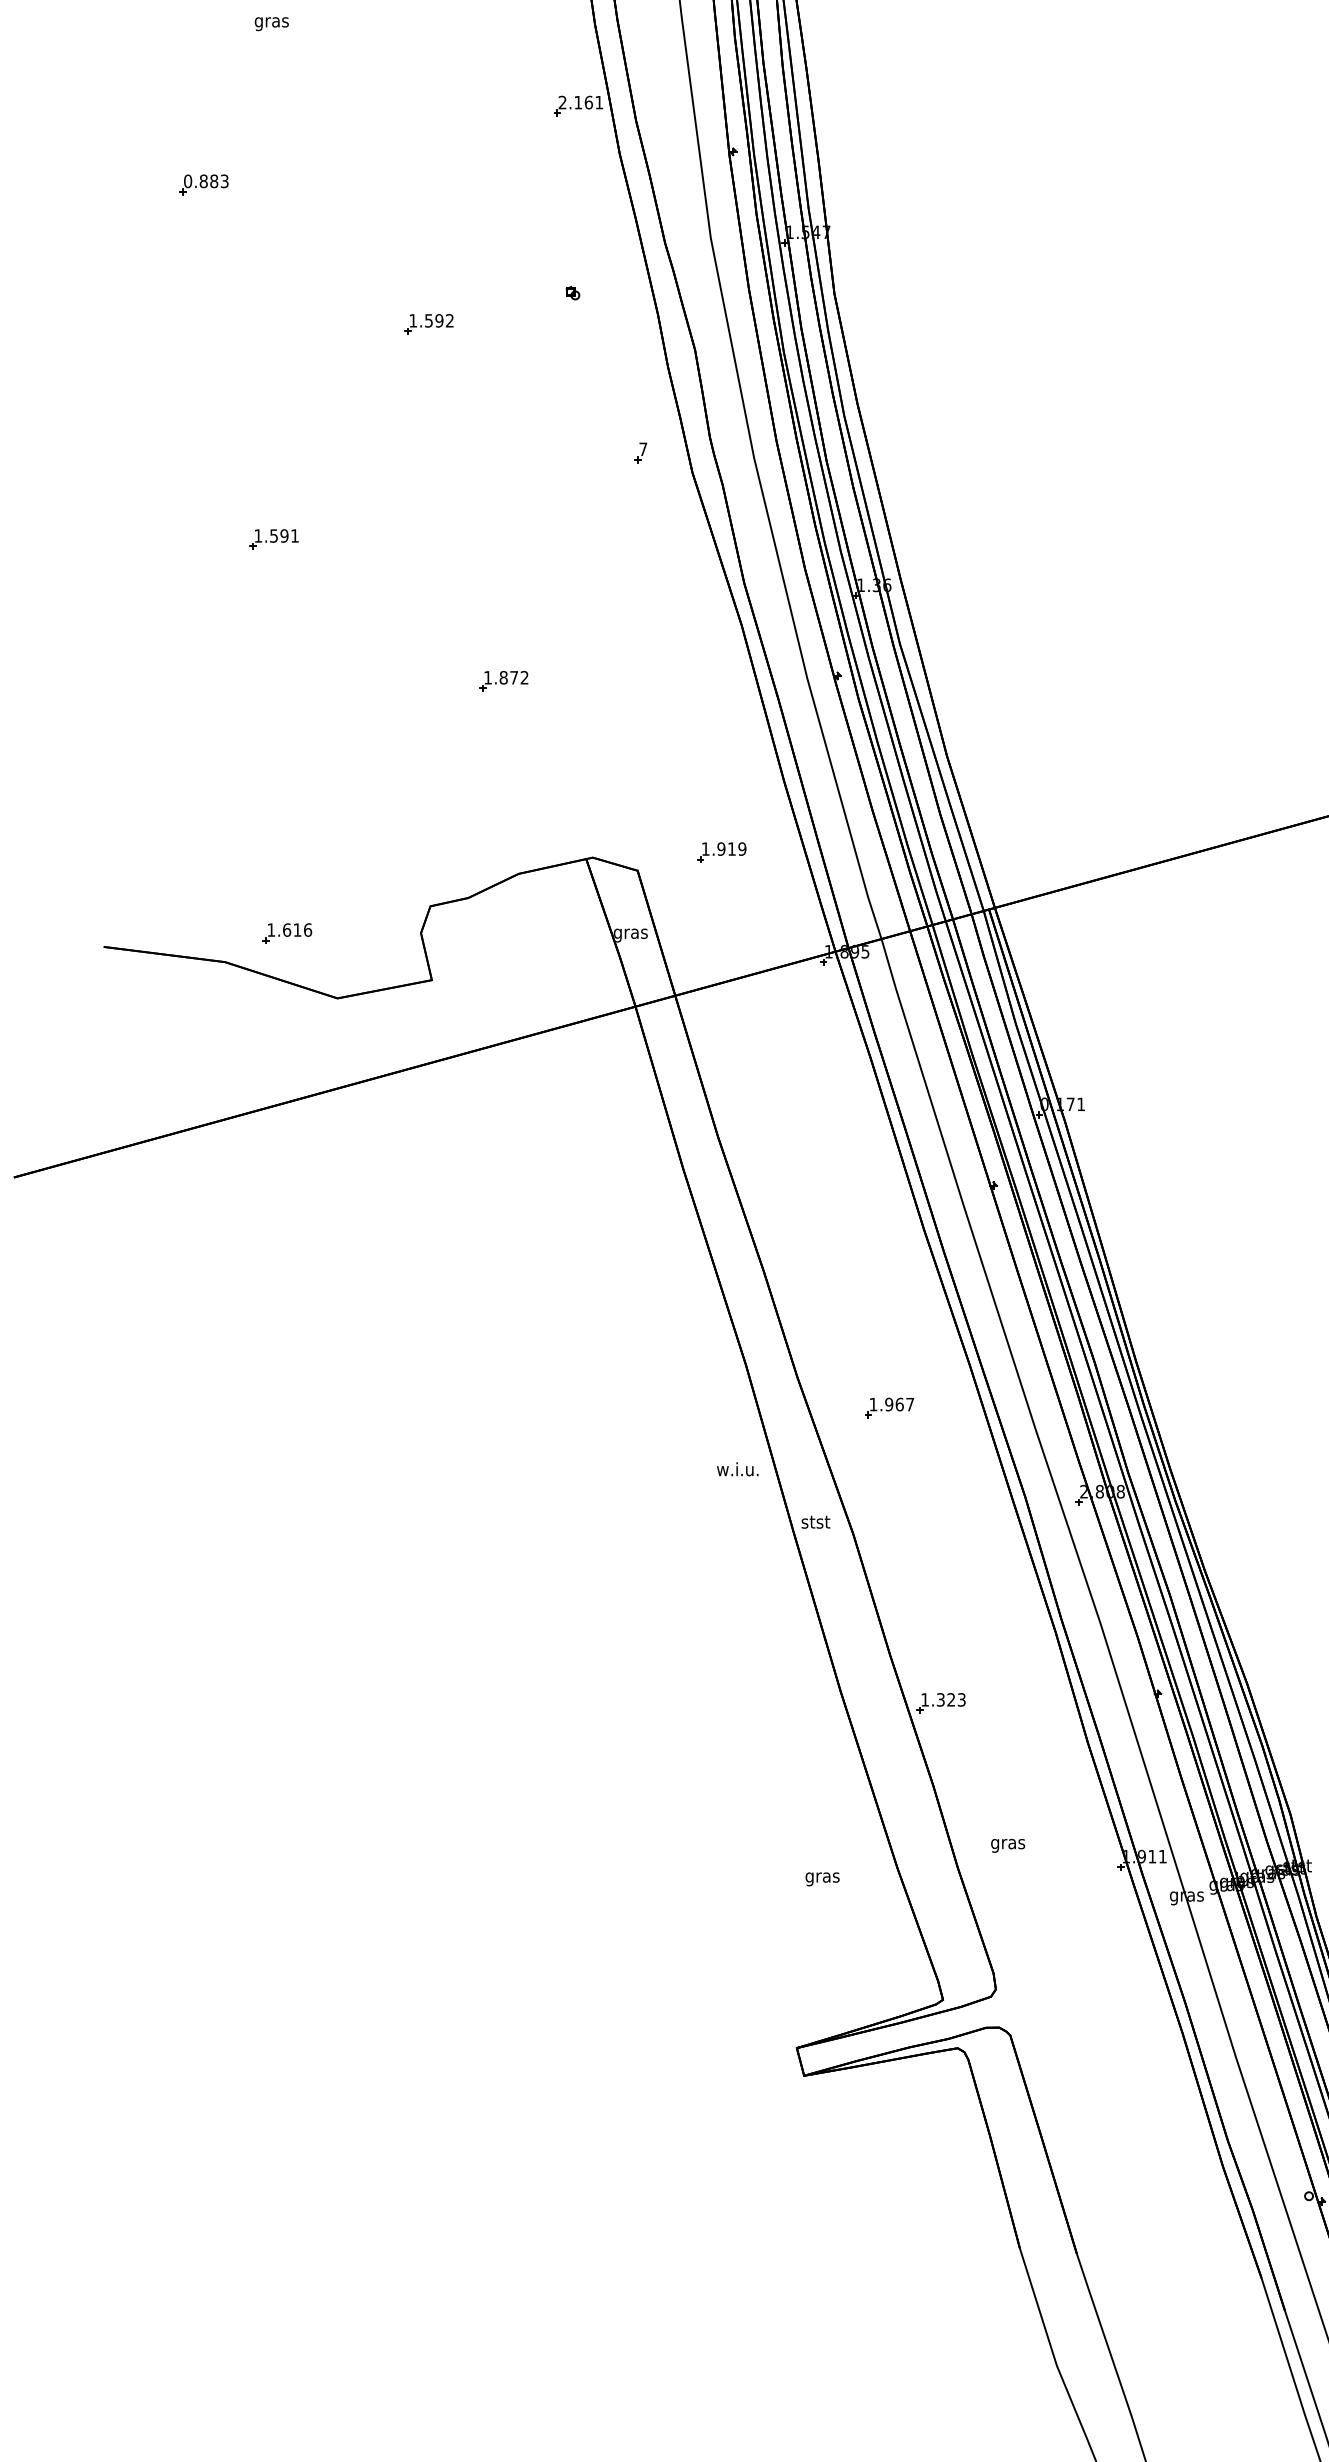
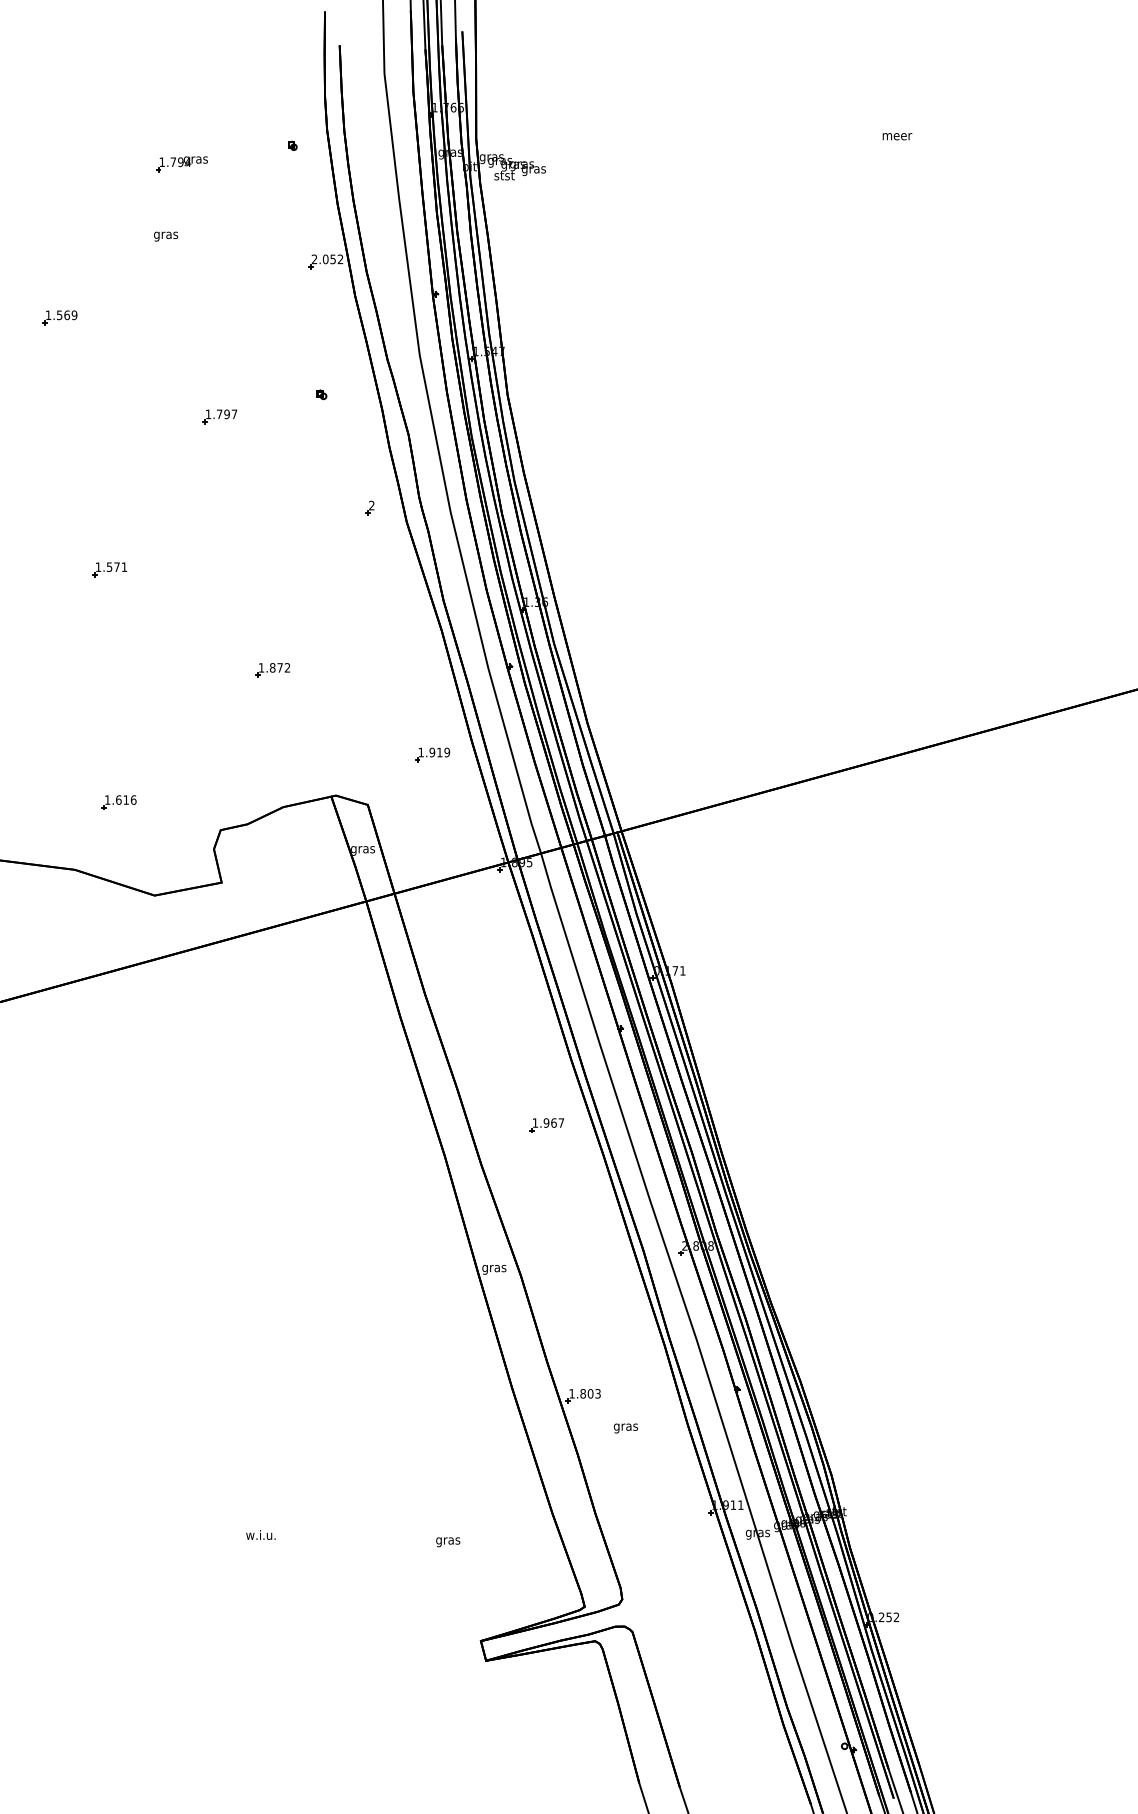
text: (271, 23) -> (165, 236), moved
text: (587, 102) -> (332, 259), 2.161 -> 2.052
text: (206, 181) -> (61, 315), 0.883 -> 1.569
text: (438, 321) -> (226, 414), 1.592 -> 1.797
text: (642, 449) -> (371, 505), 7 -> 2
text: (283, 535) -> (116, 566), 1.591 -> 1.571
part: (721, 851) -> (432, 754), moved
part: (286, 933) -> (118, 802), moved
part: (889, 1407) -> (546, 1125), moved
text: (737, 1468) -> (260, 1534), moved
text: (815, 1523) -> (494, 1268), stst -> gras
text: (945, 1699) -> (586, 1393), 1.323 -> 1.803
text: (1007, 1845) -> (625, 1428), moved
text: (823, 1879) -> (448, 1542), moved

